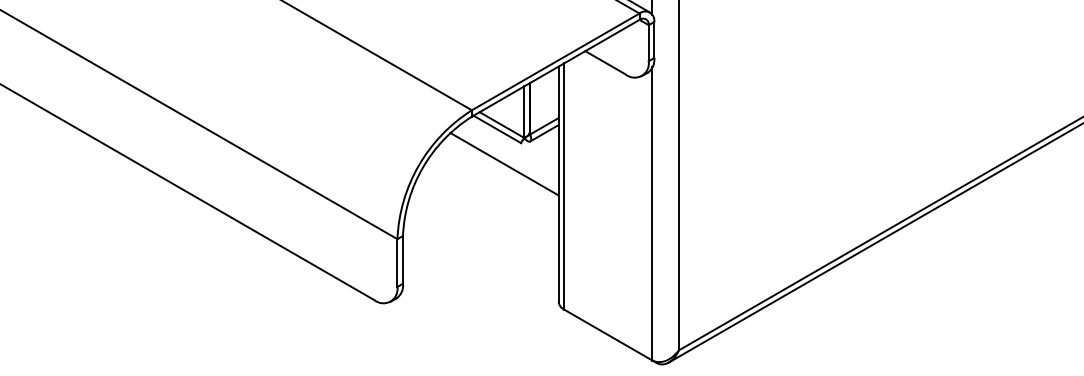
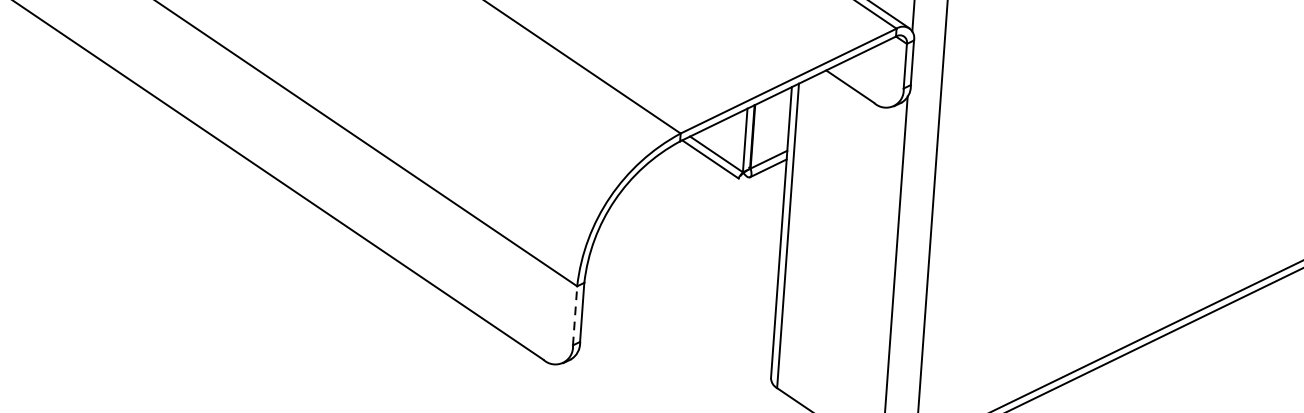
line: (504, 164) -> (716, 203), removed
line: (397, 263) -> (575, 316), solid -> dashed

